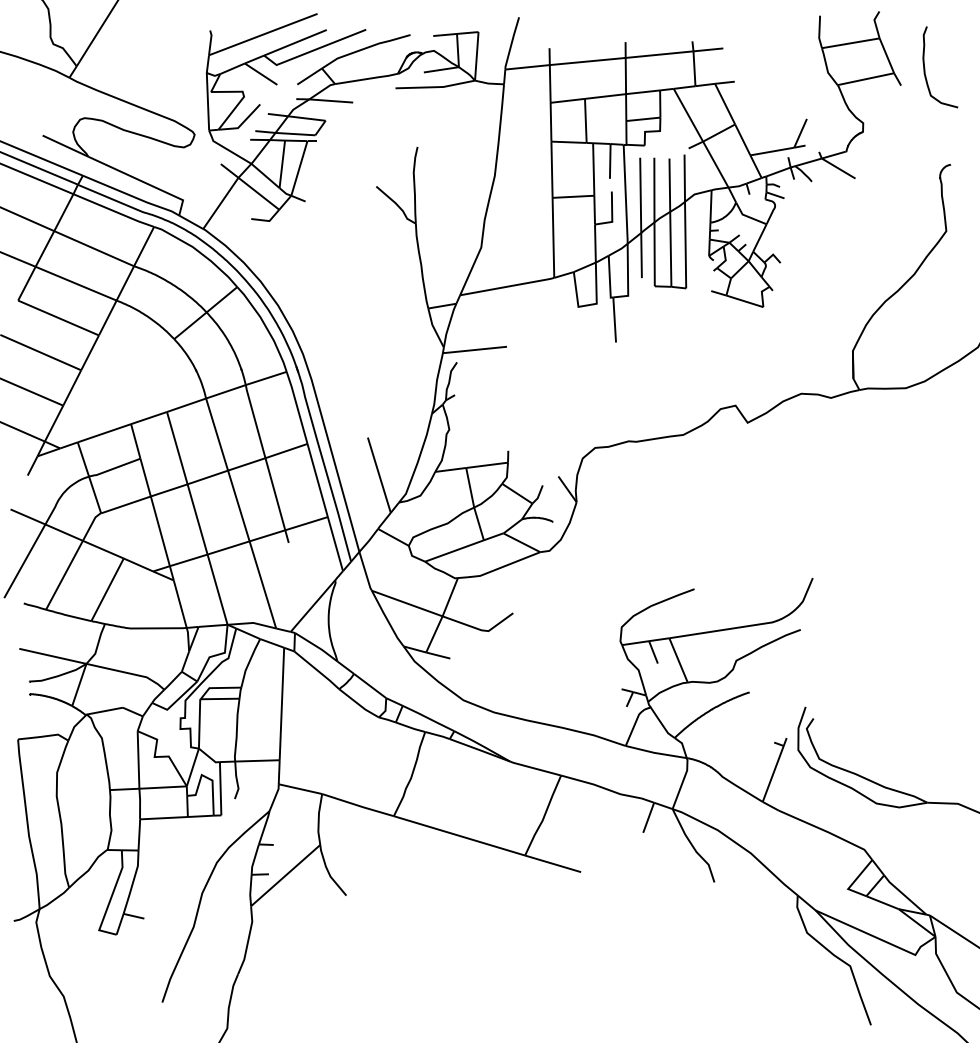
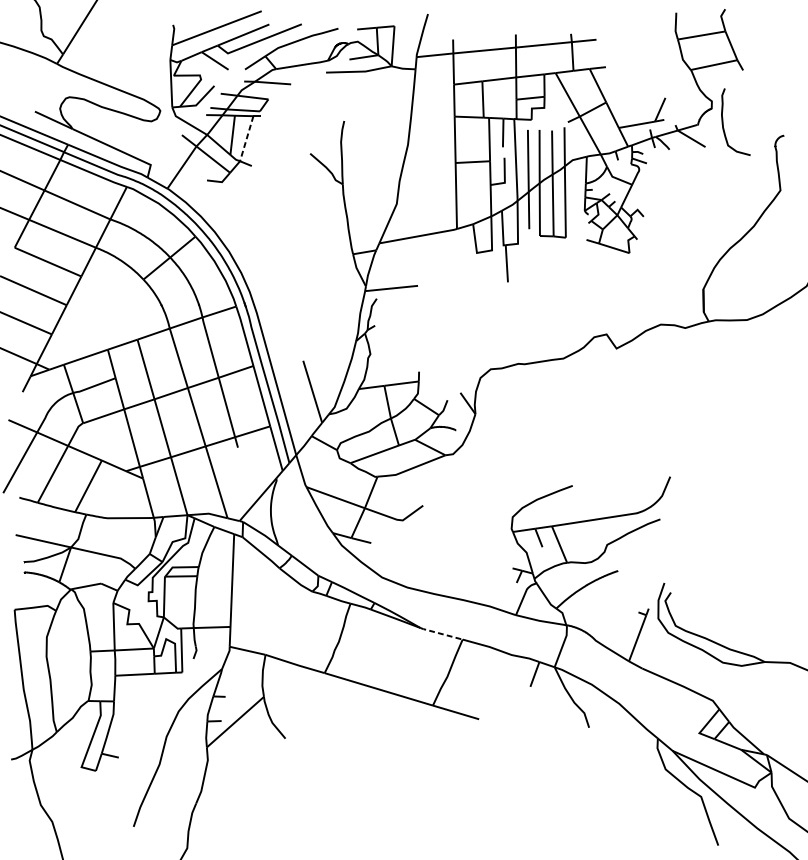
curve: (925, 67) -> (723, 122), moved
line: (299, 168) -> (246, 138), solid -> dashed
line: (535, 768) -> (441, 633), solid -> dashed

